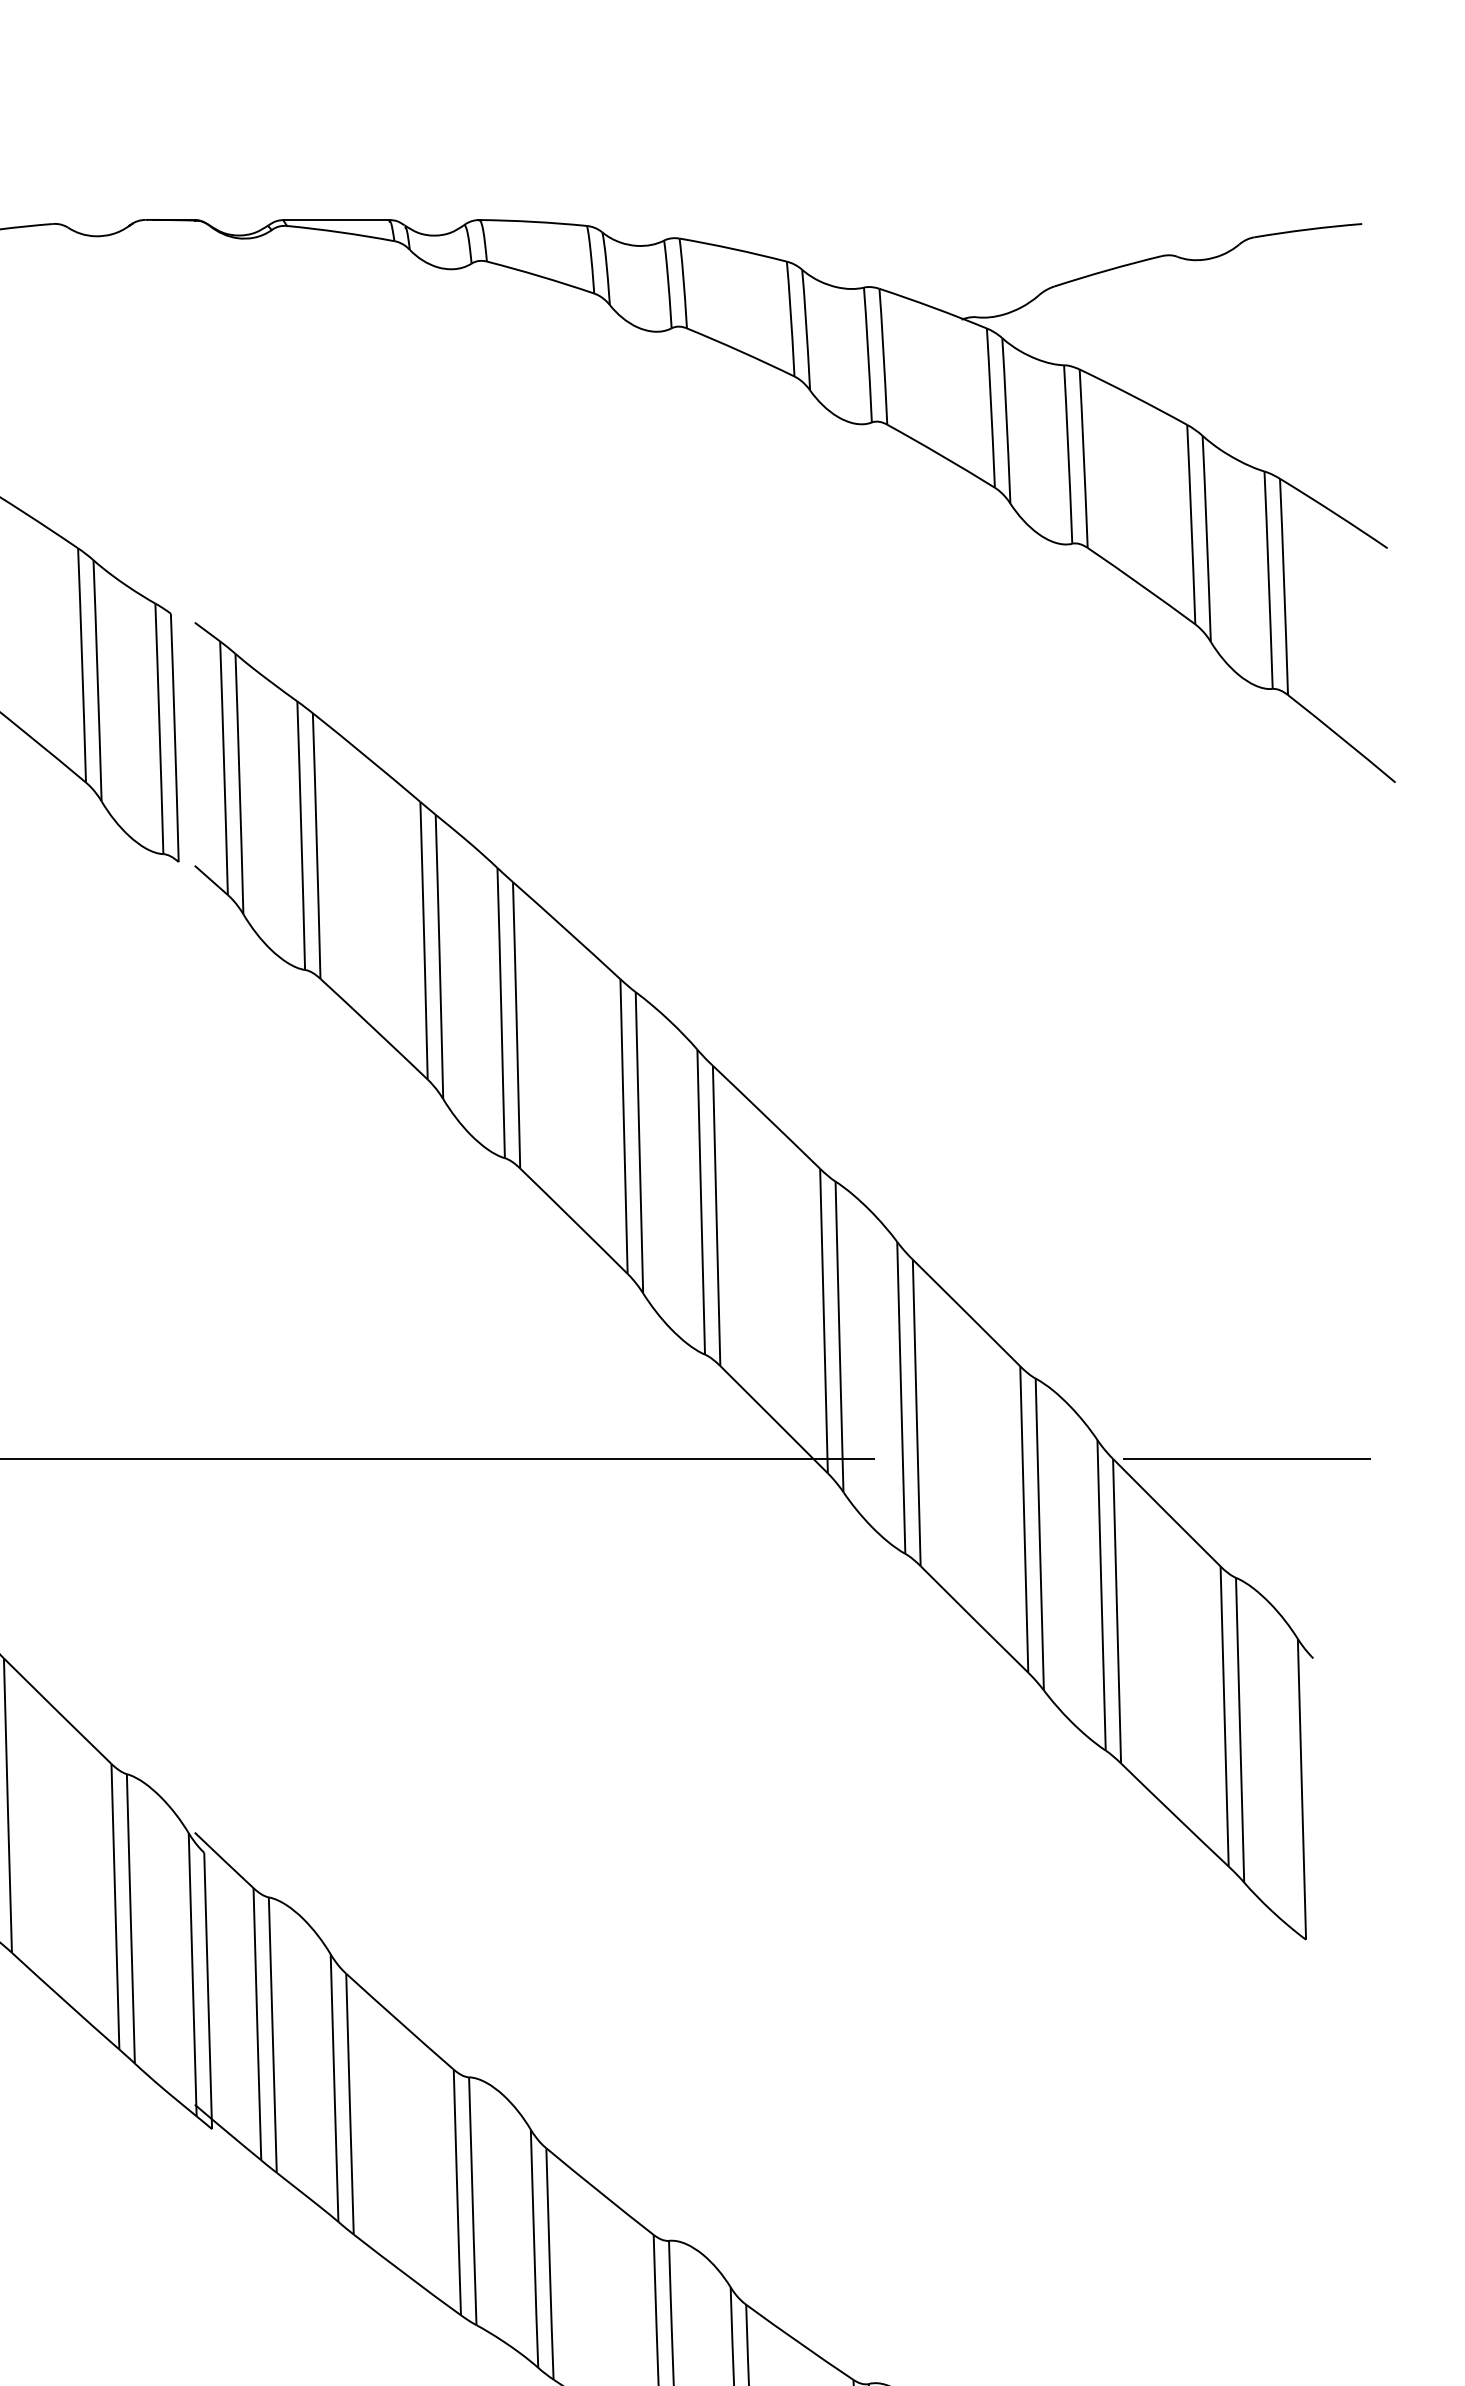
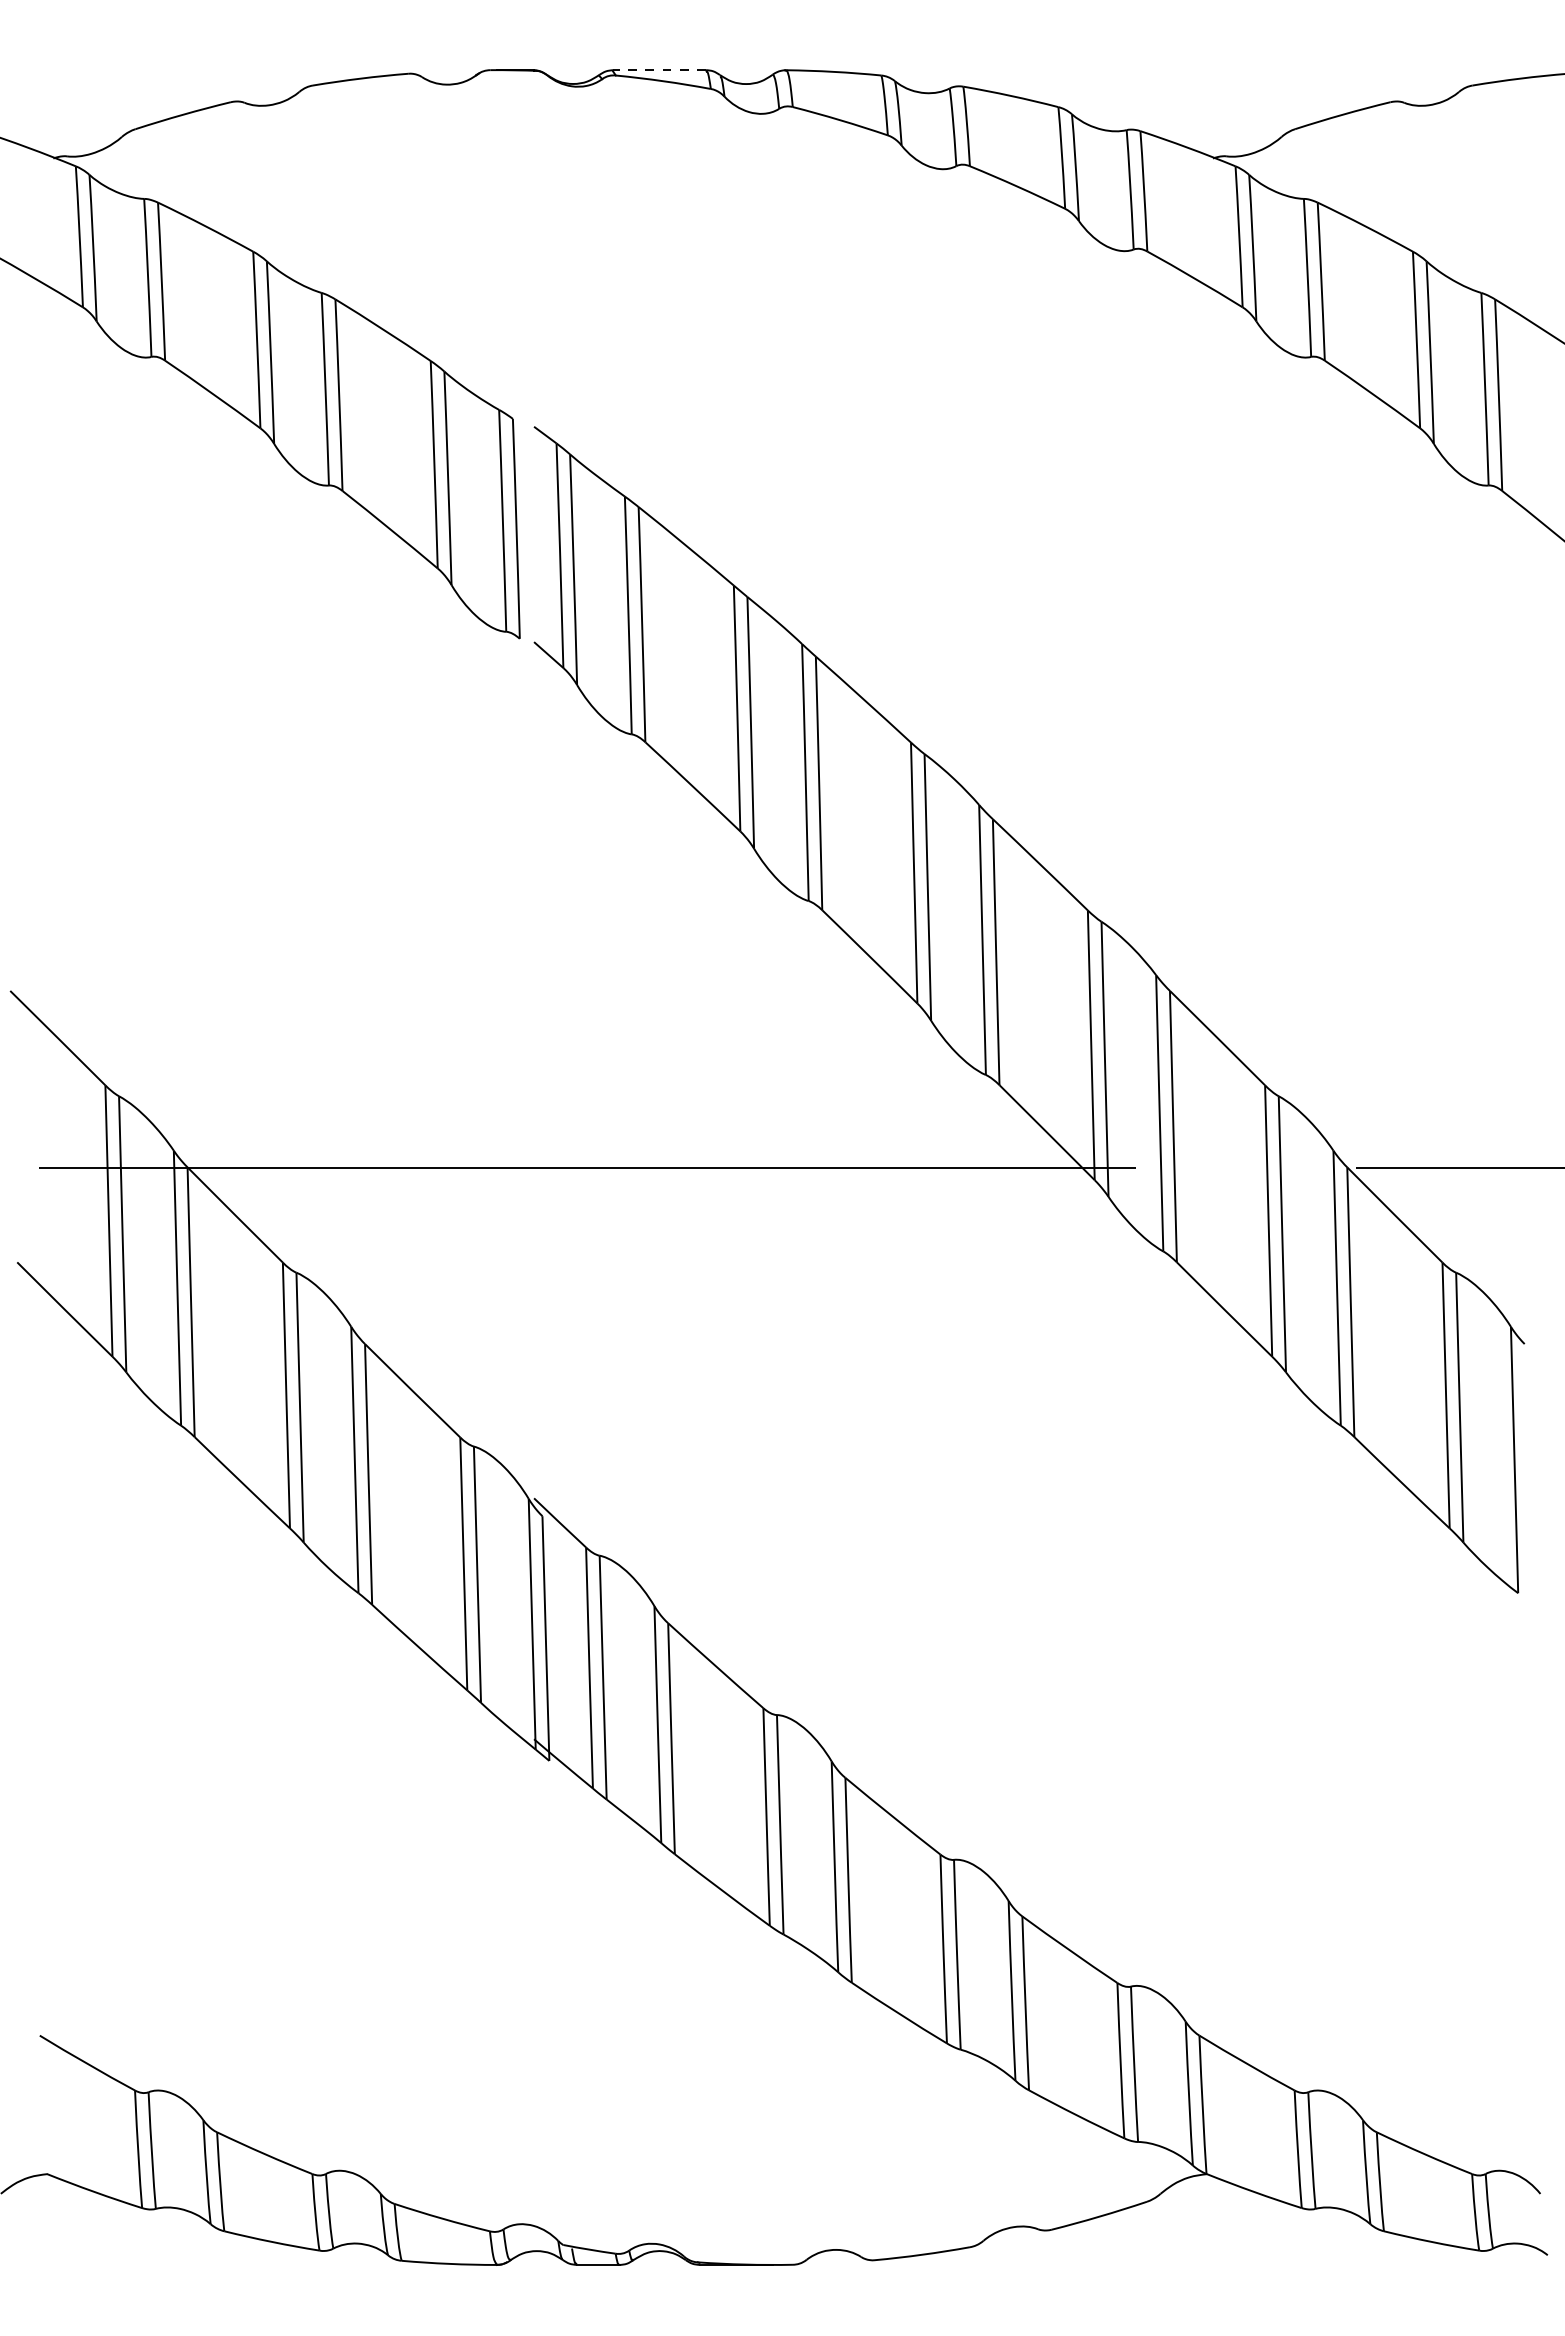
line: (336, 220) -> (659, 70), solid -> dashed

